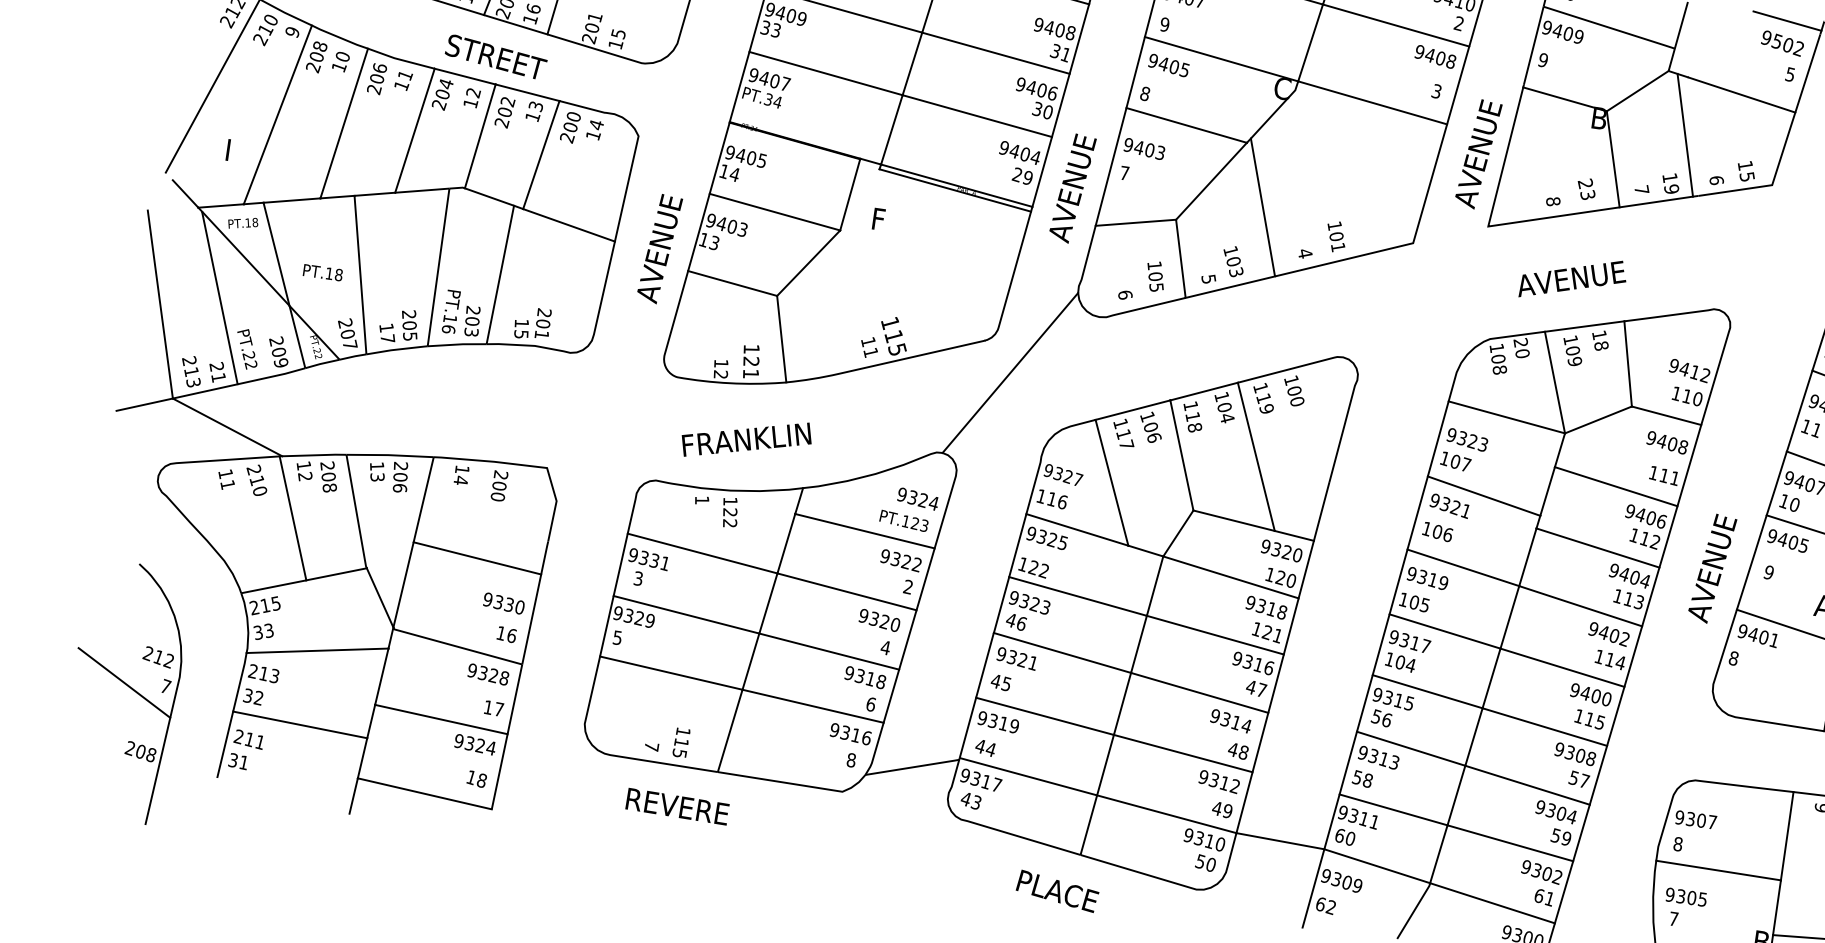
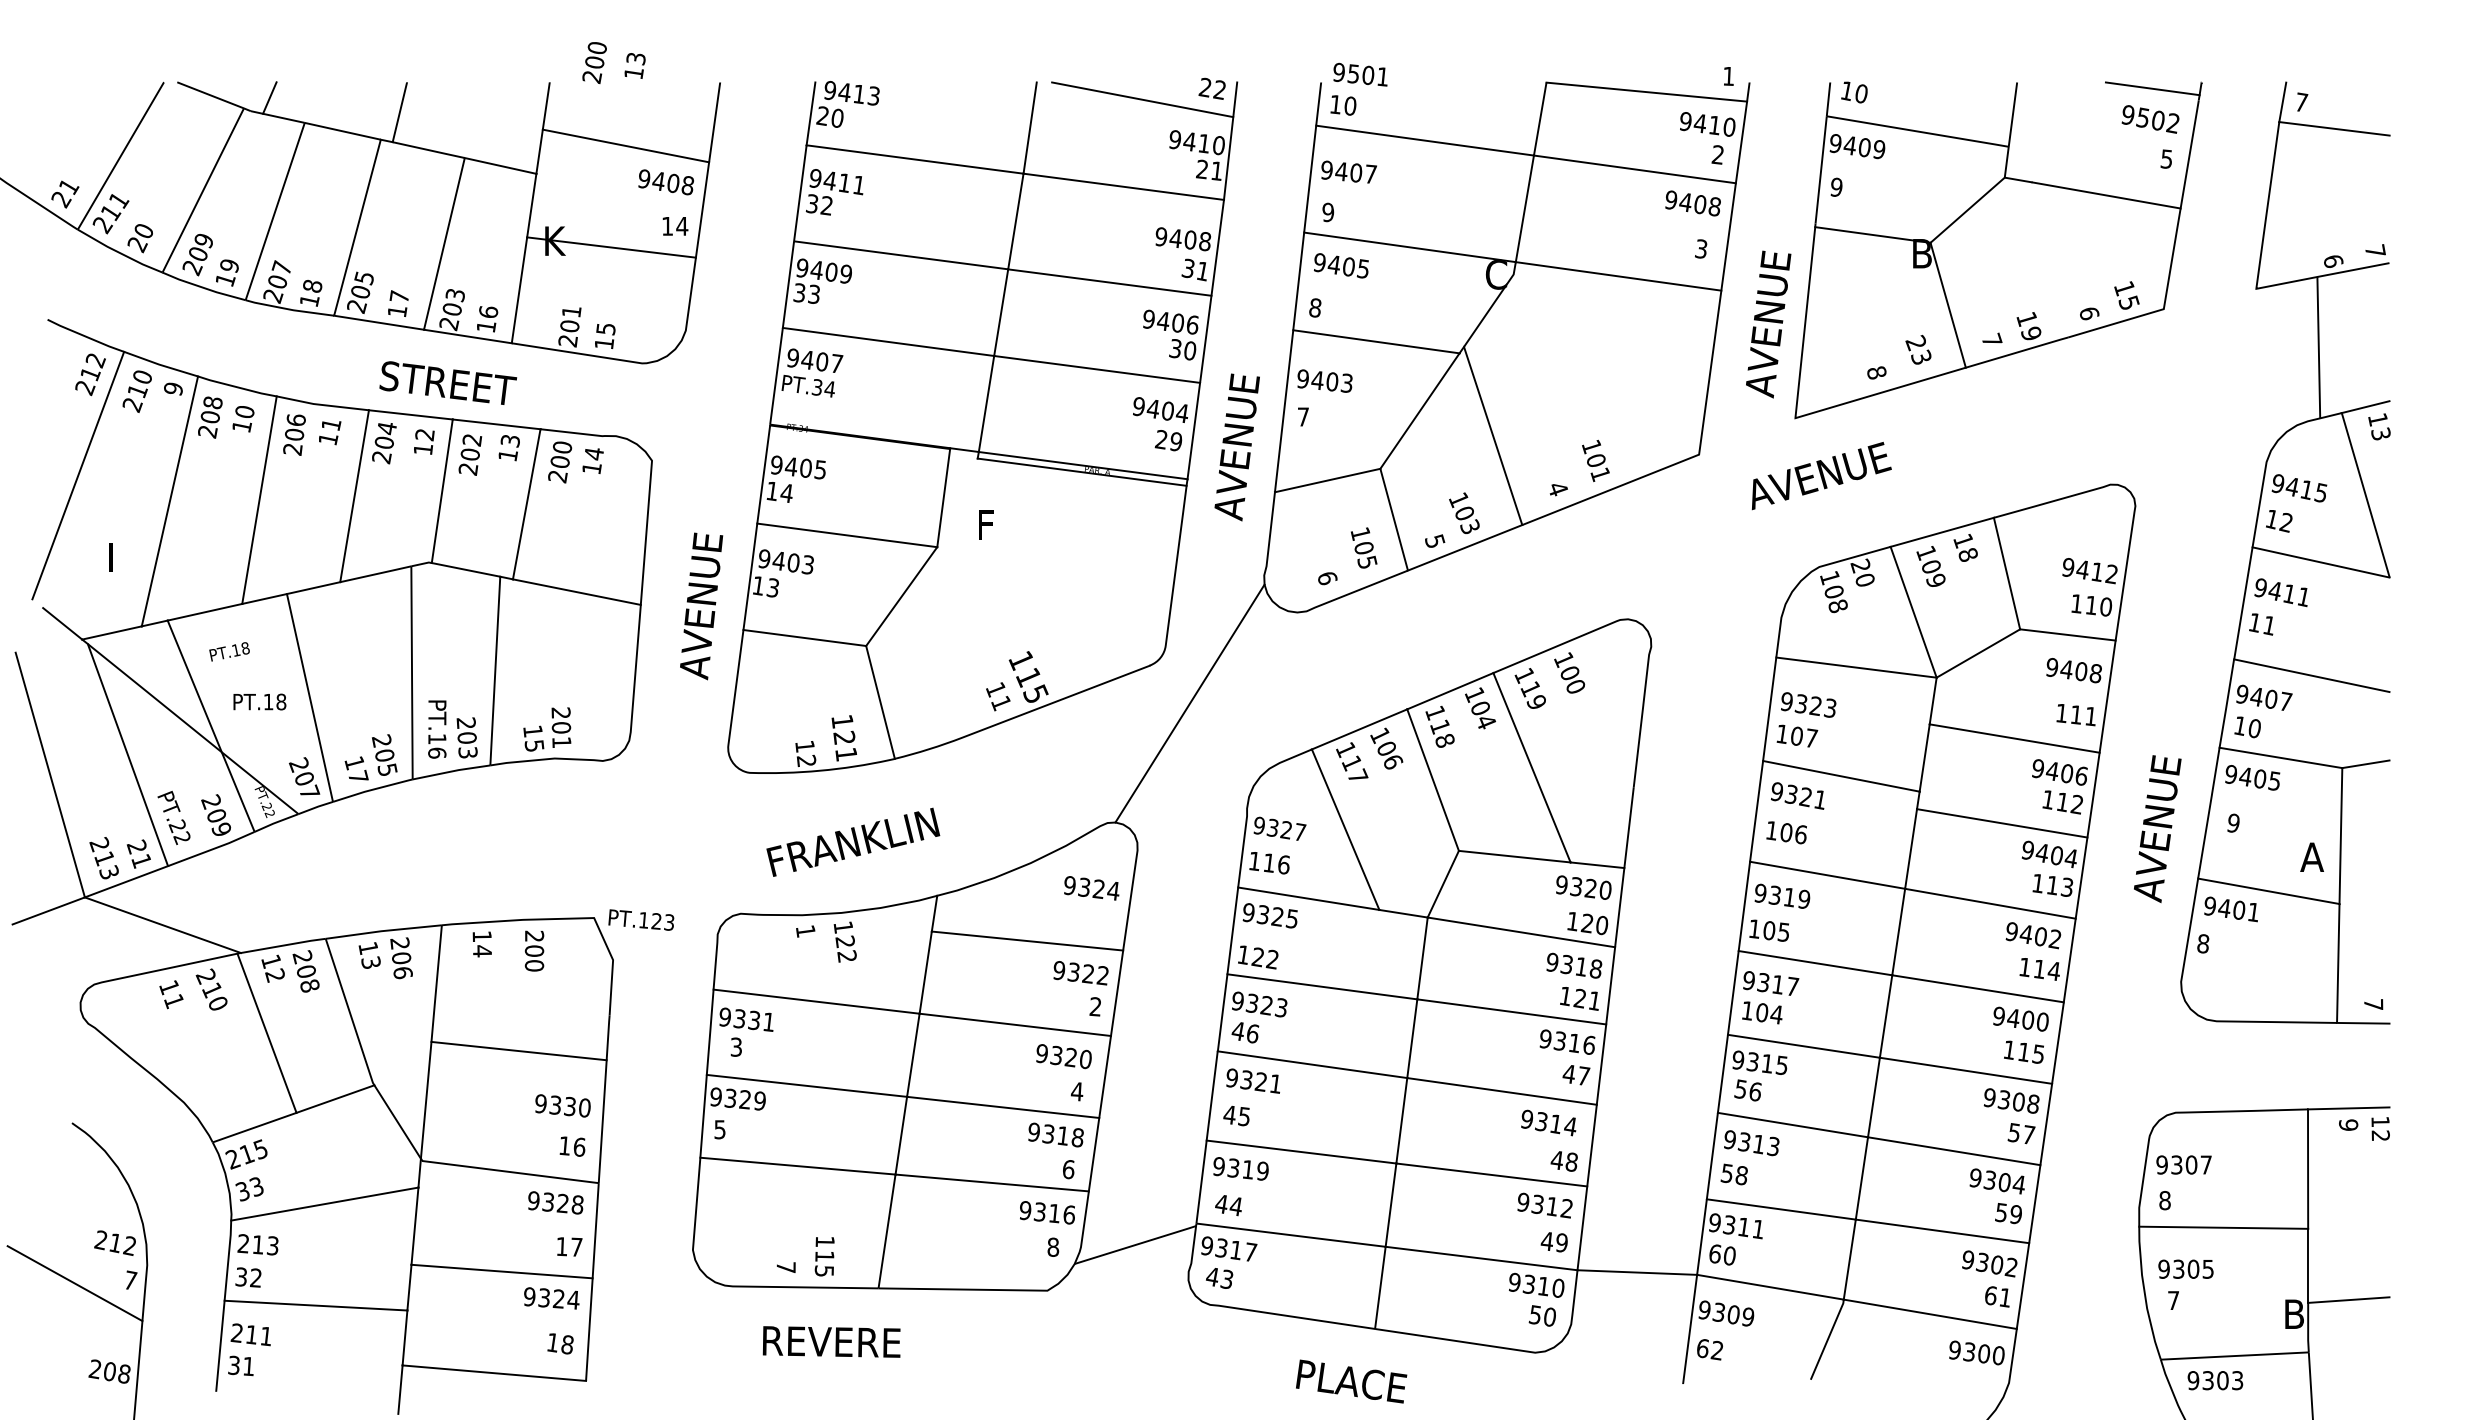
line: (1685, 135) -> (2039, 259), removed
text: (243, 223) -> (229, 651), moved
text: (1573, 279) -> (1821, 476), moved
text: (904, 520) -> (641, 919), moved

